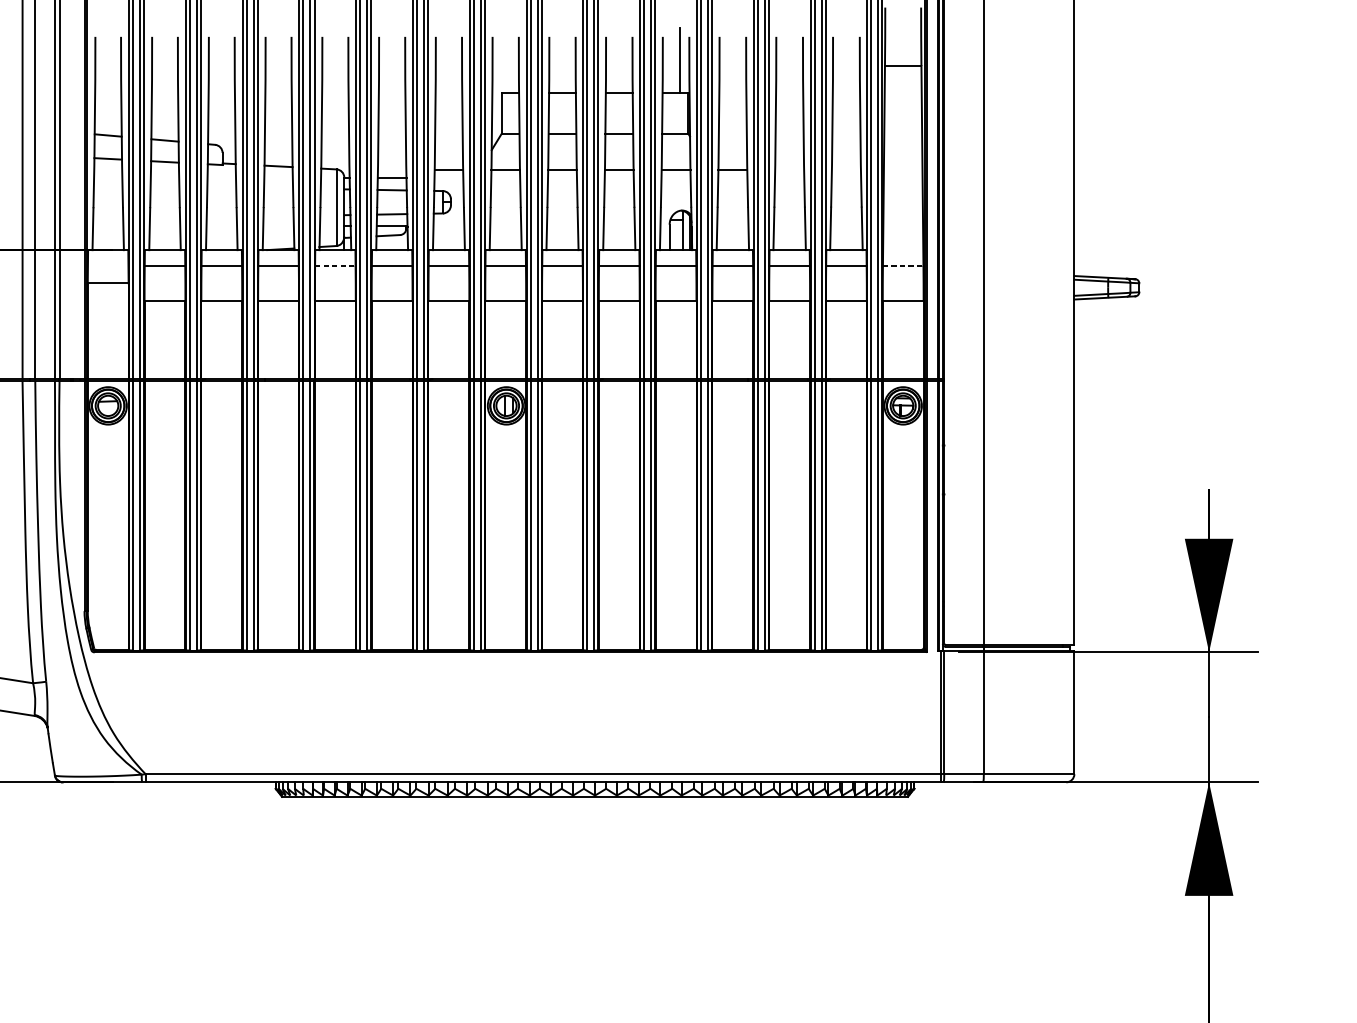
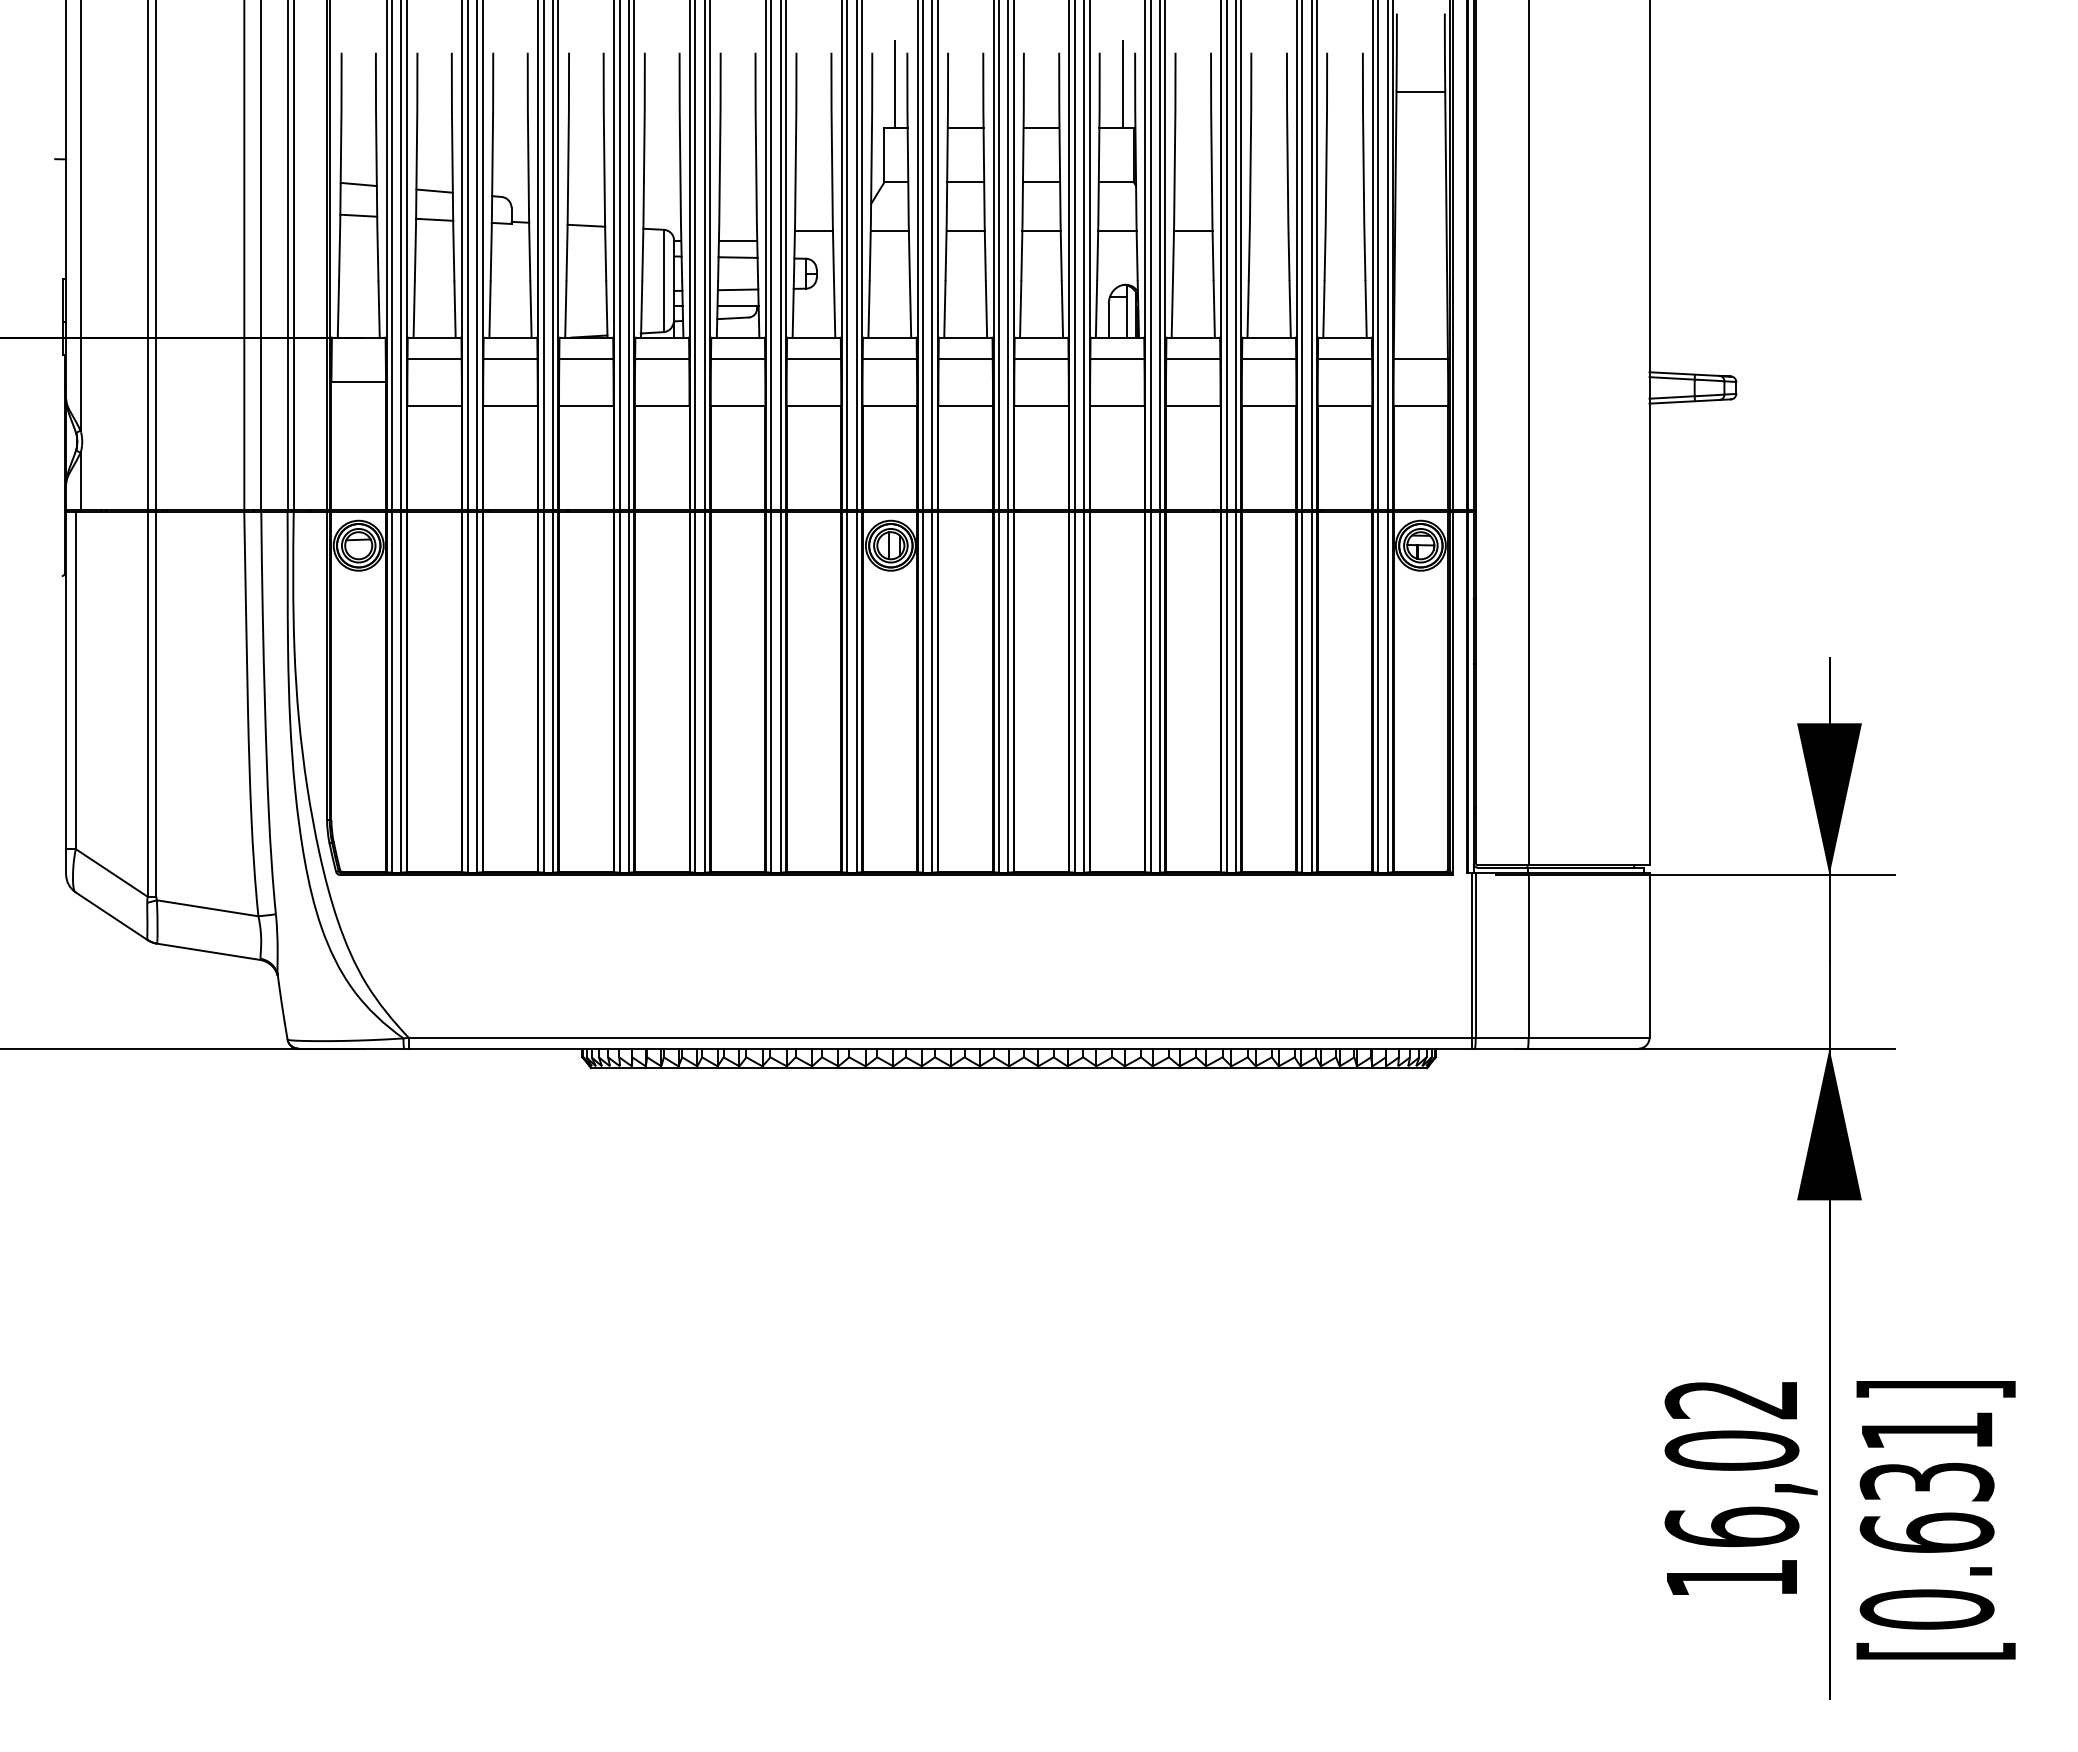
line: (509, 60) -> (895, 84), added
line: (335, 265) -> (662, 358), dashed -> solid
line: (903, 265) -> (1421, 358), dashed -> solid

